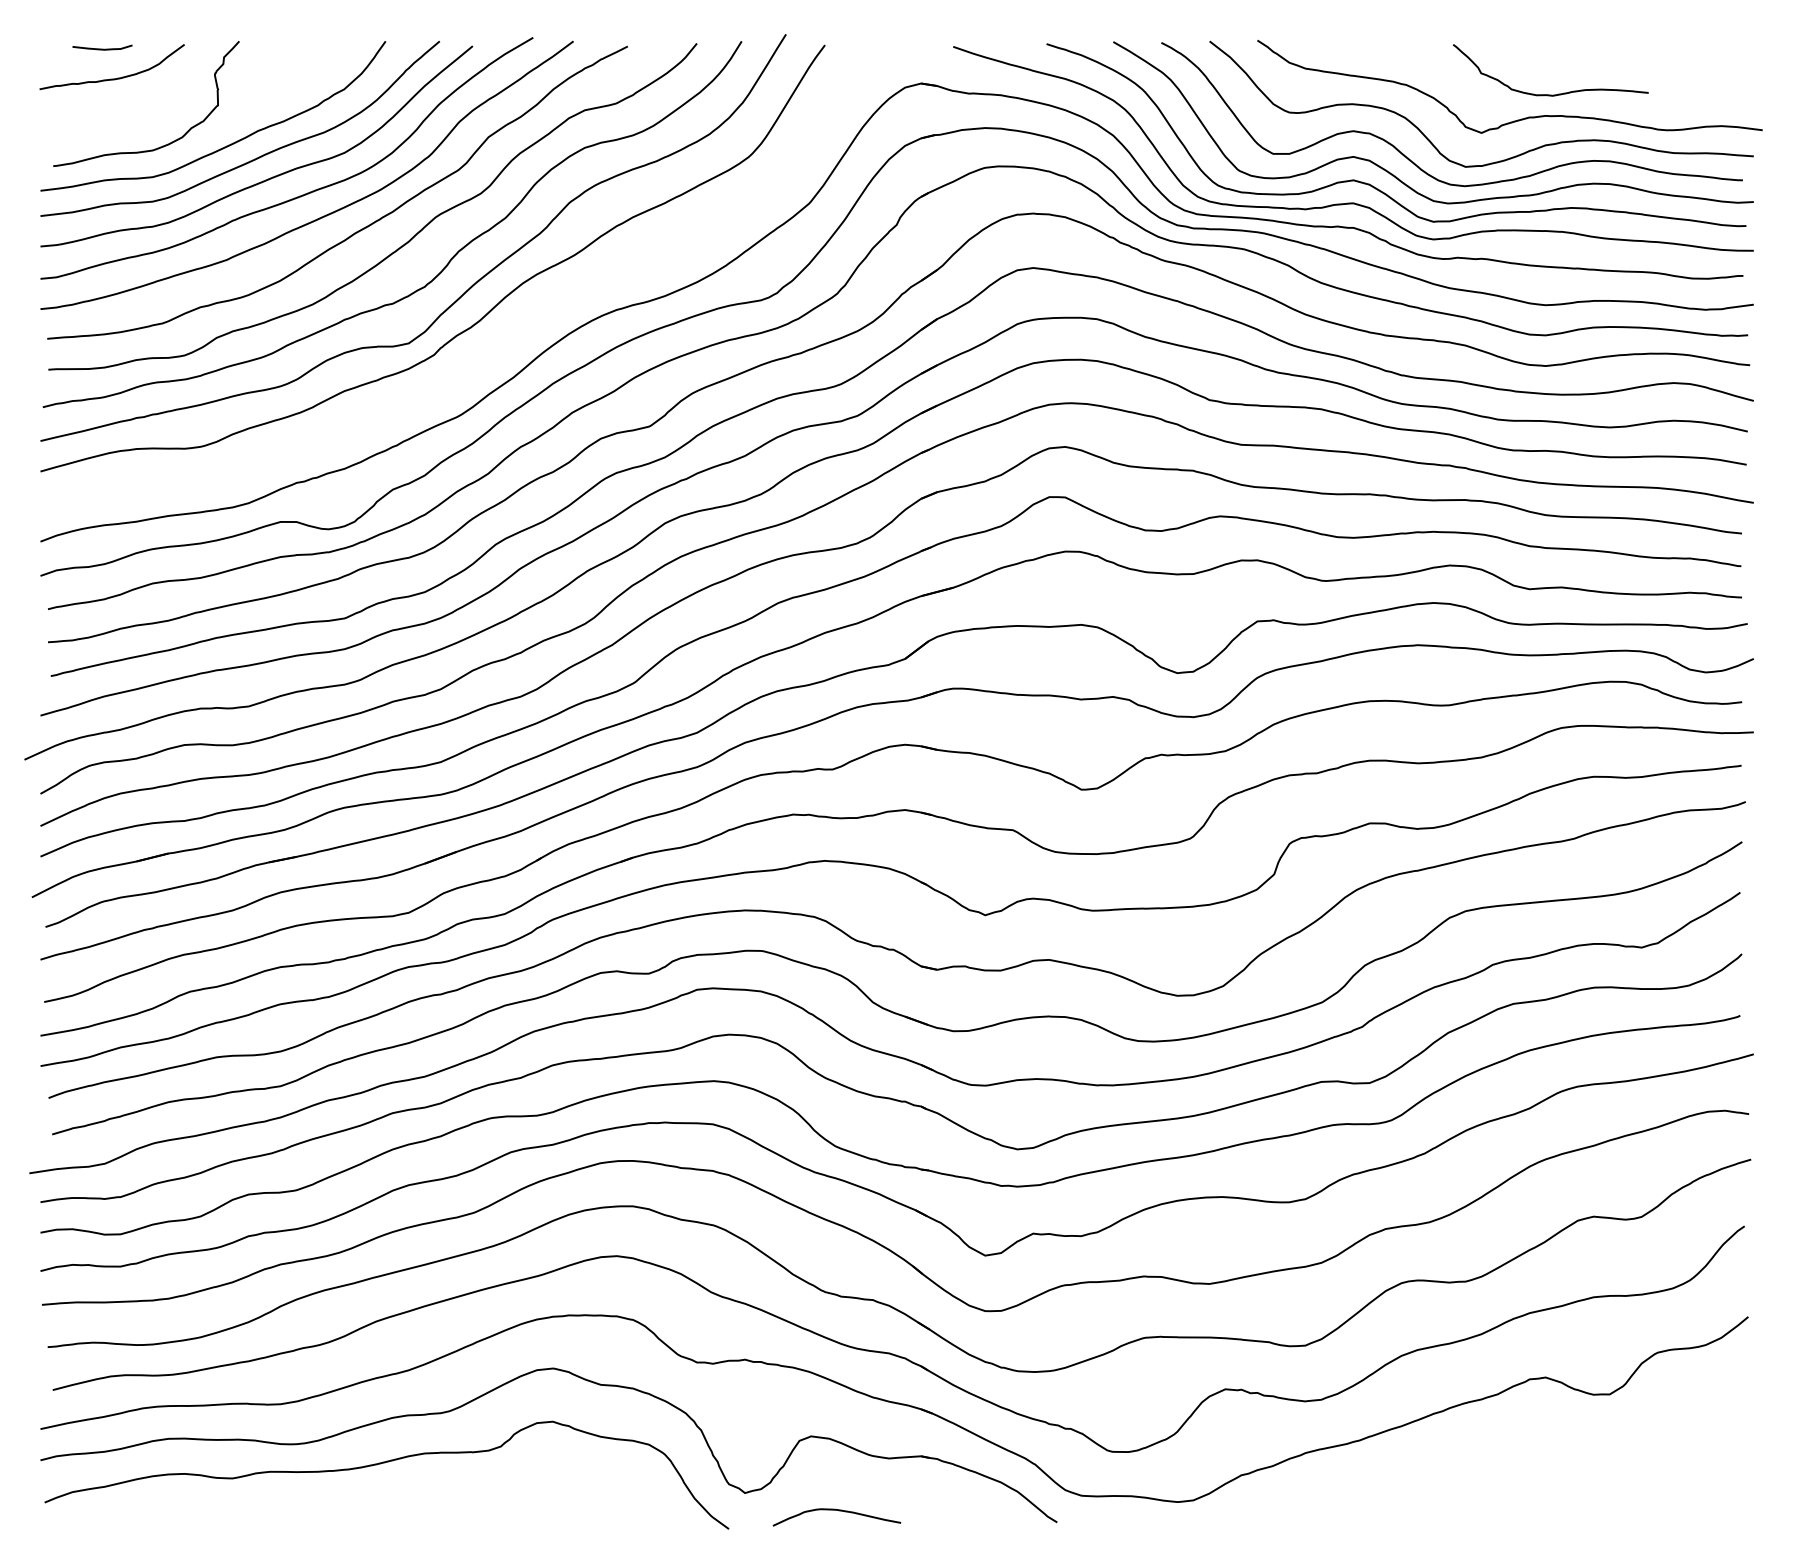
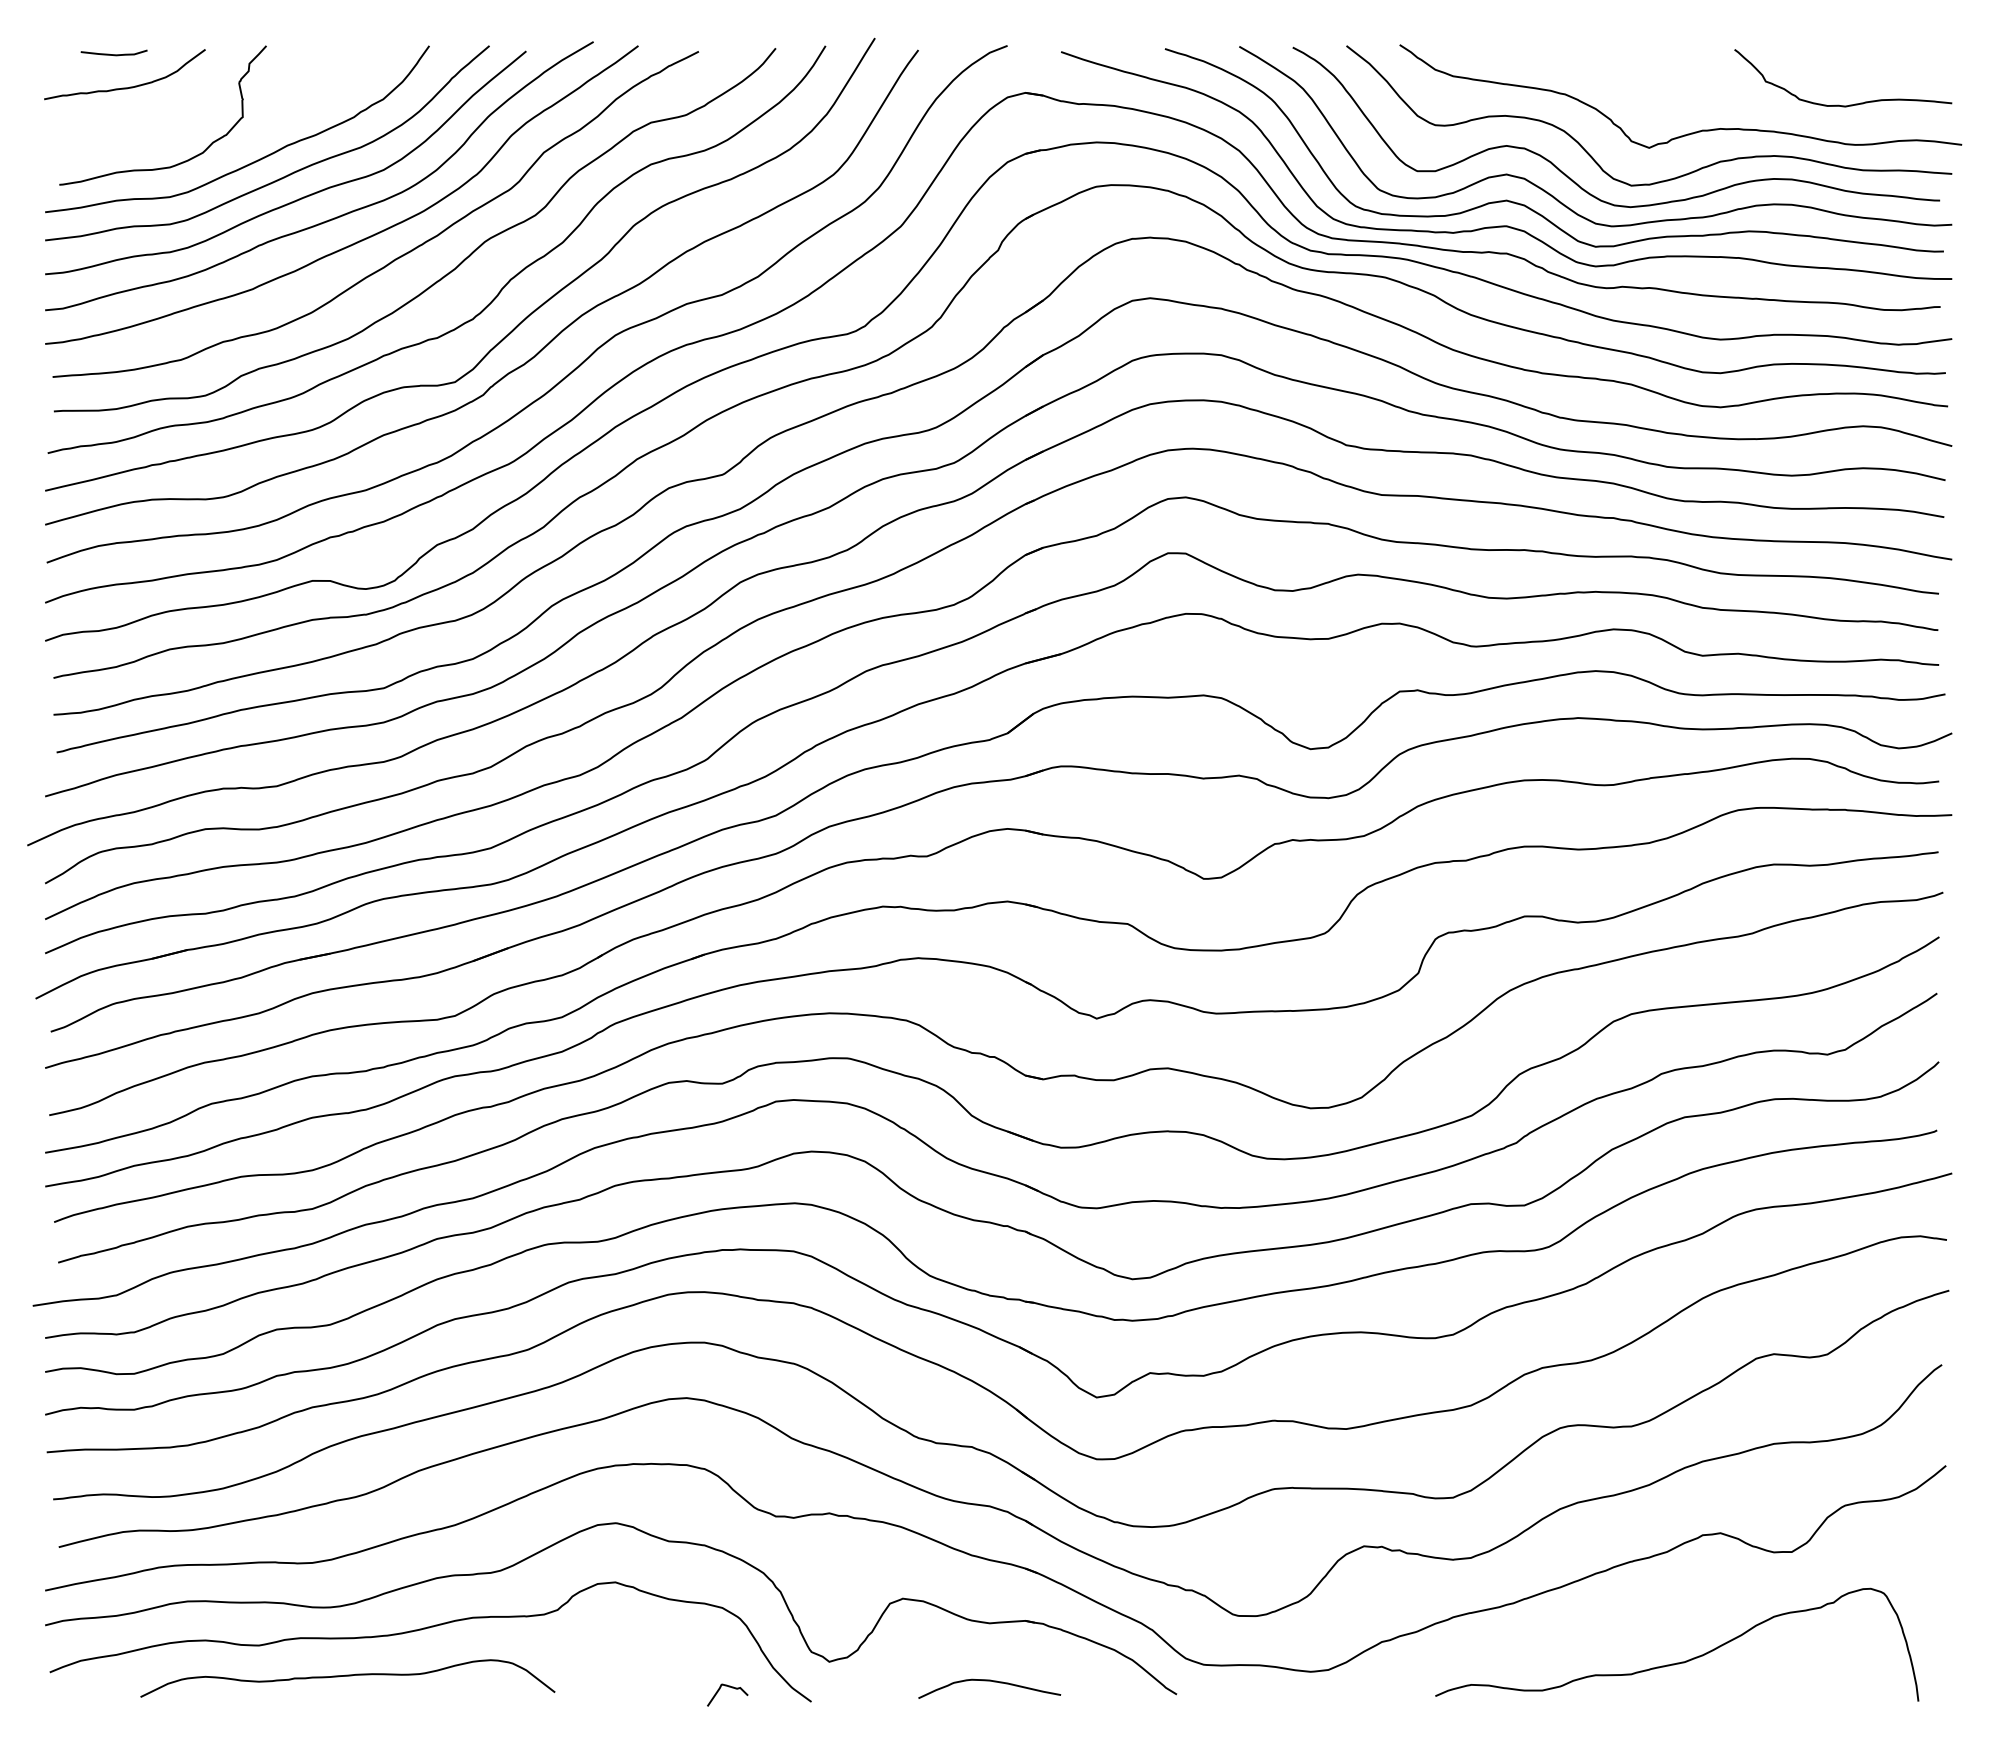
curve: (1546, 93) -> (1838, 104), moved
curve: (524, 323) -> (583, 360), added
curve: (1510, 1492) -> (1681, 1661), added
curve: (312, 1506) -> (347, 1676), added
curve: (836, 1510) -> (989, 1681), moved
curve: (654, 1516) -> (728, 1687), added

